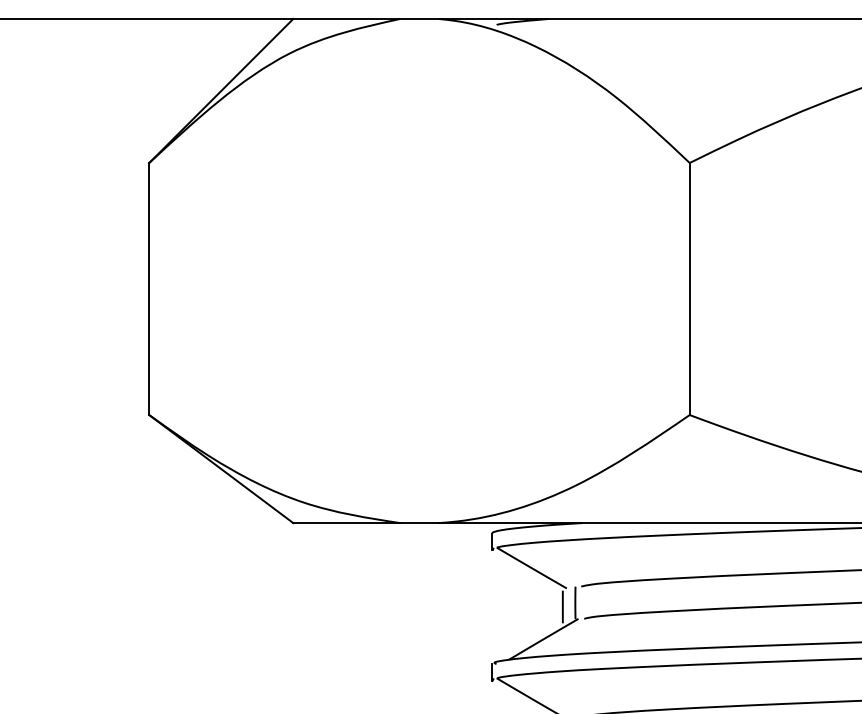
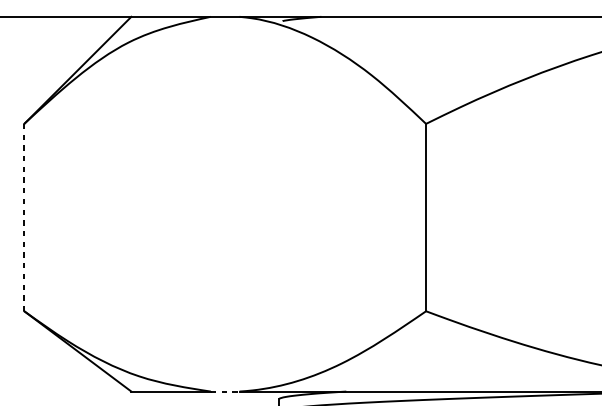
line: (149, 289) -> (24, 217), solid -> dashed
line: (419, 523) -> (225, 391), solid -> dashed

